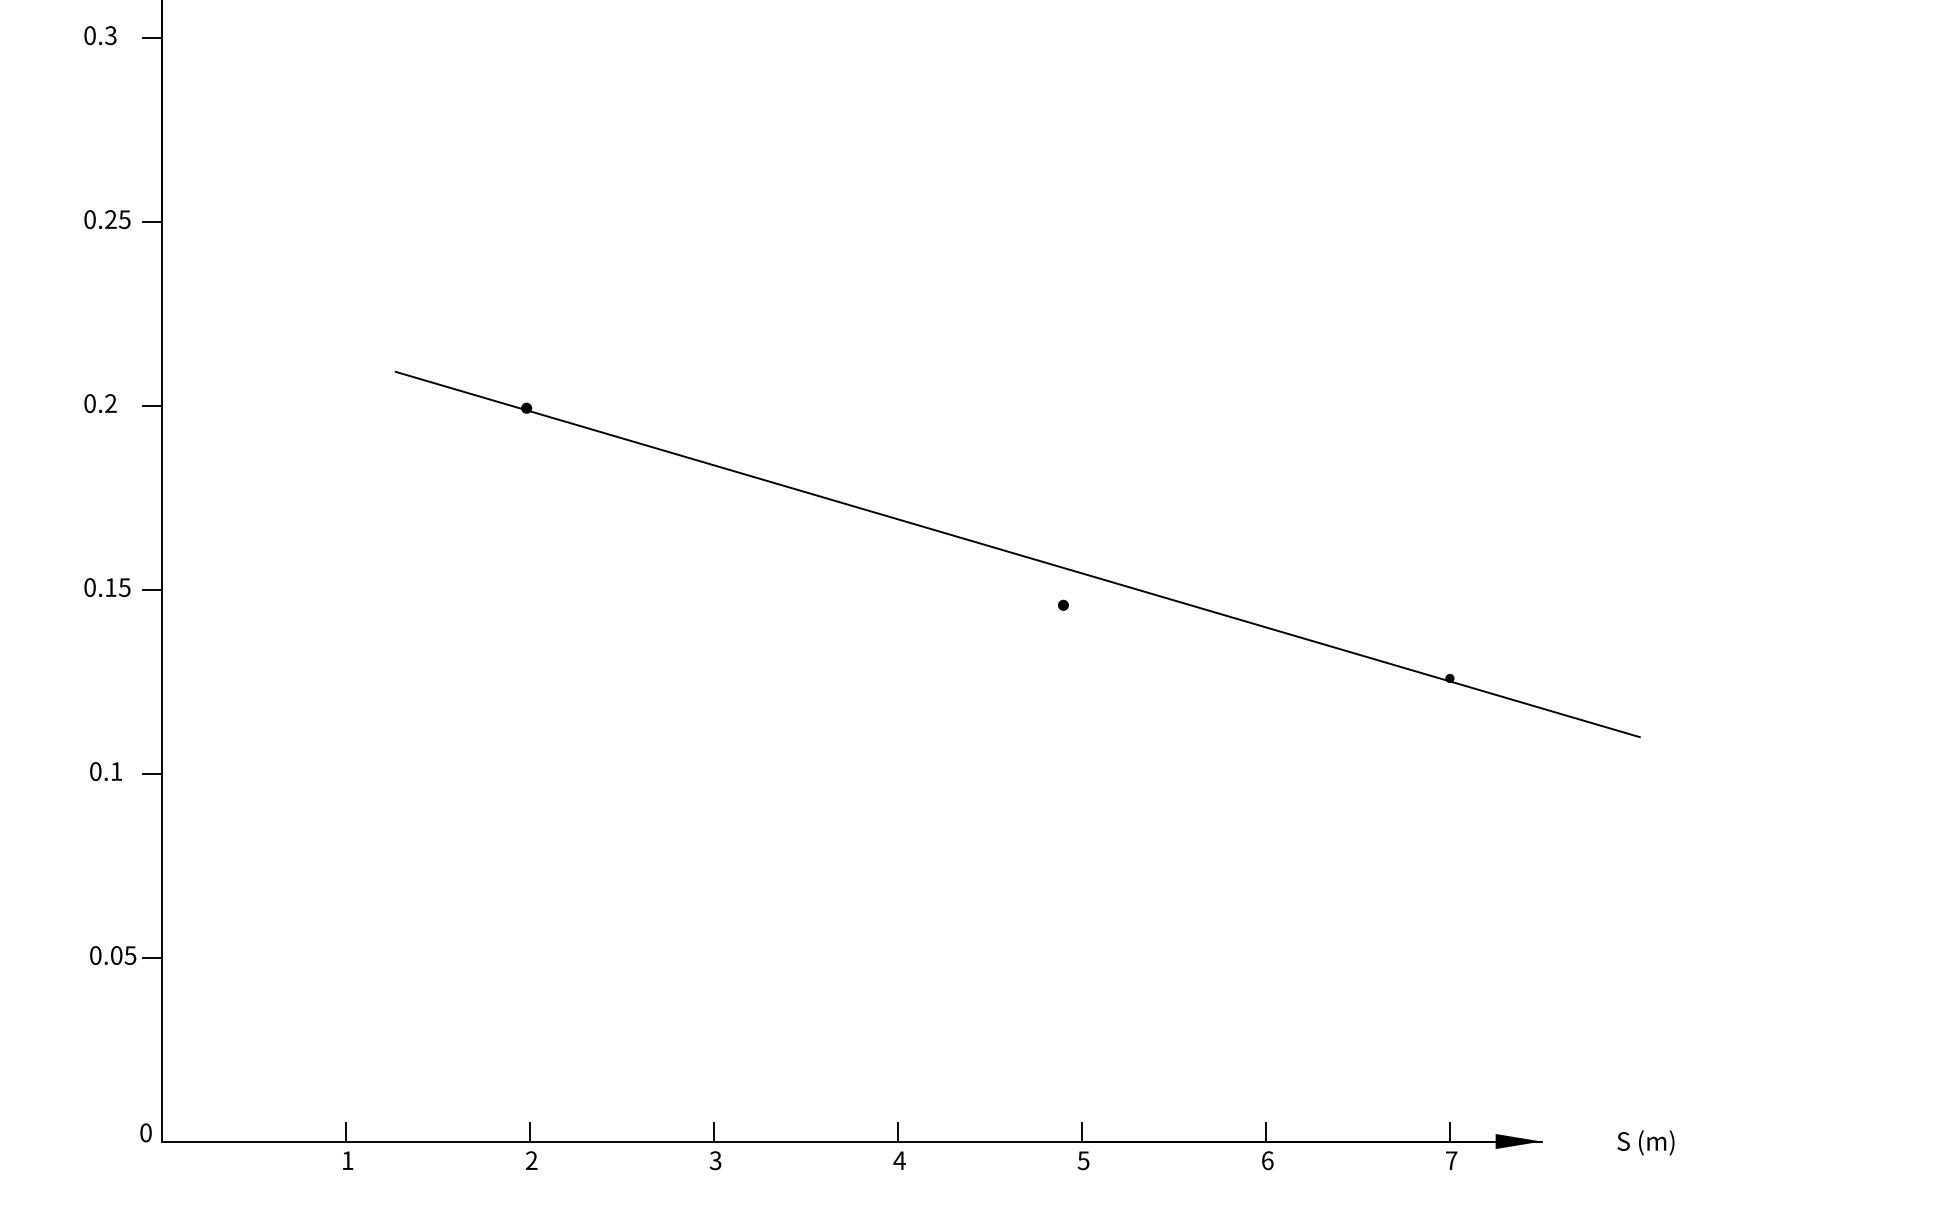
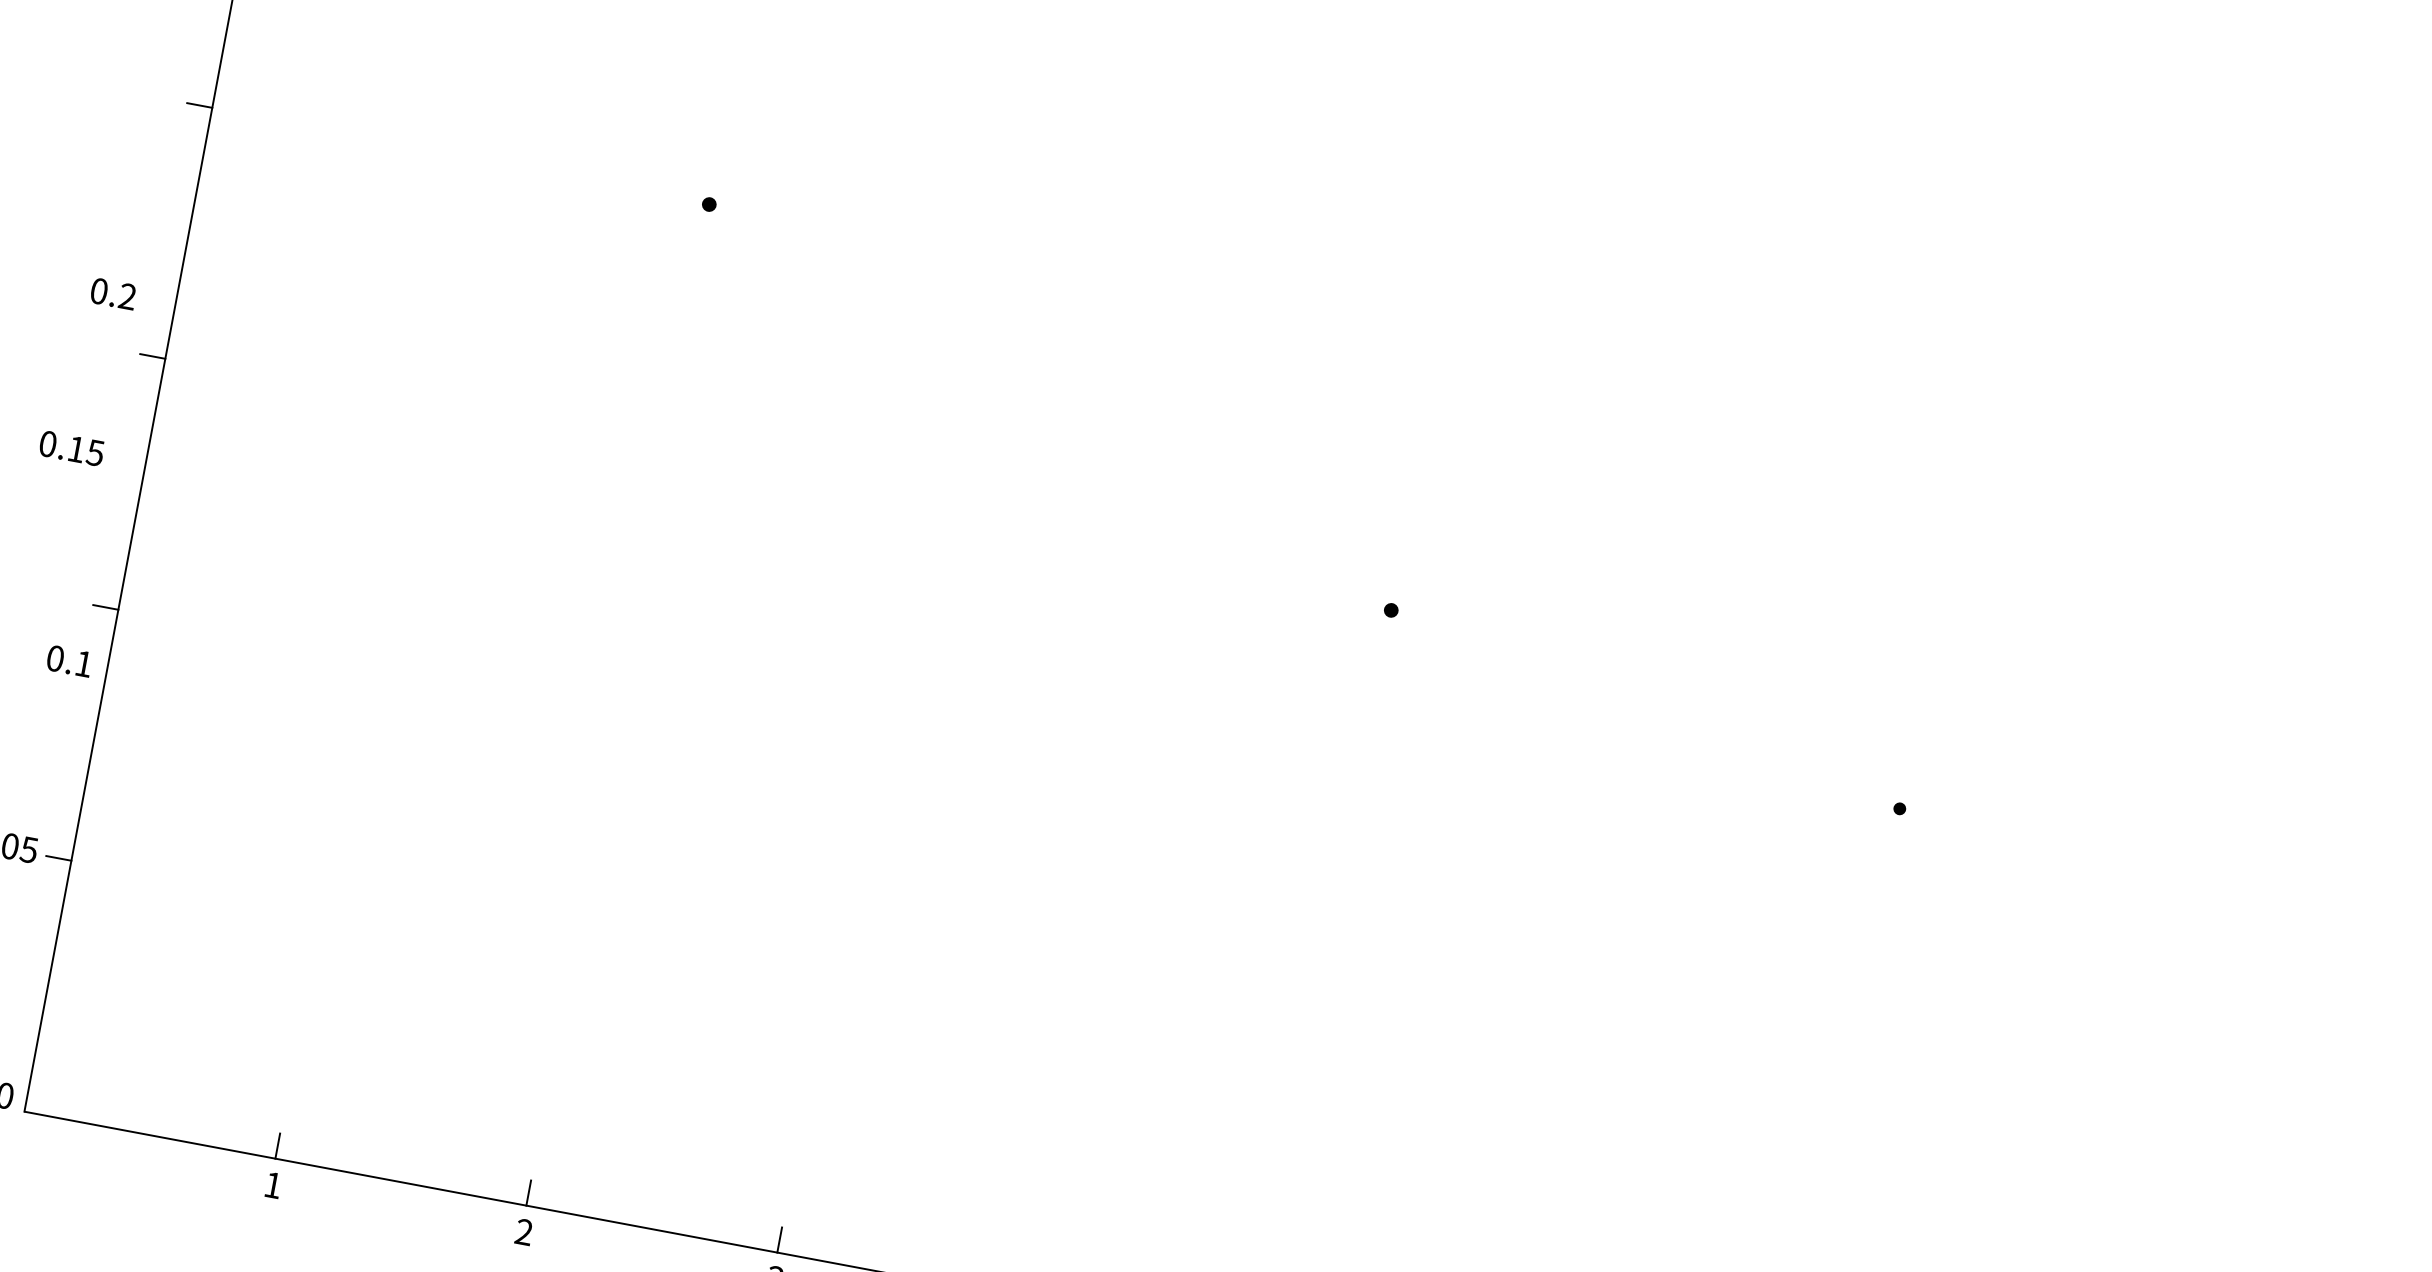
text: (100, 403) -> (113, 293), moved
line: (1017, 554) -> (1341, 529), removed
text: (107, 587) -> (71, 448), moved
text: (105, 771) -> (68, 661), moved

